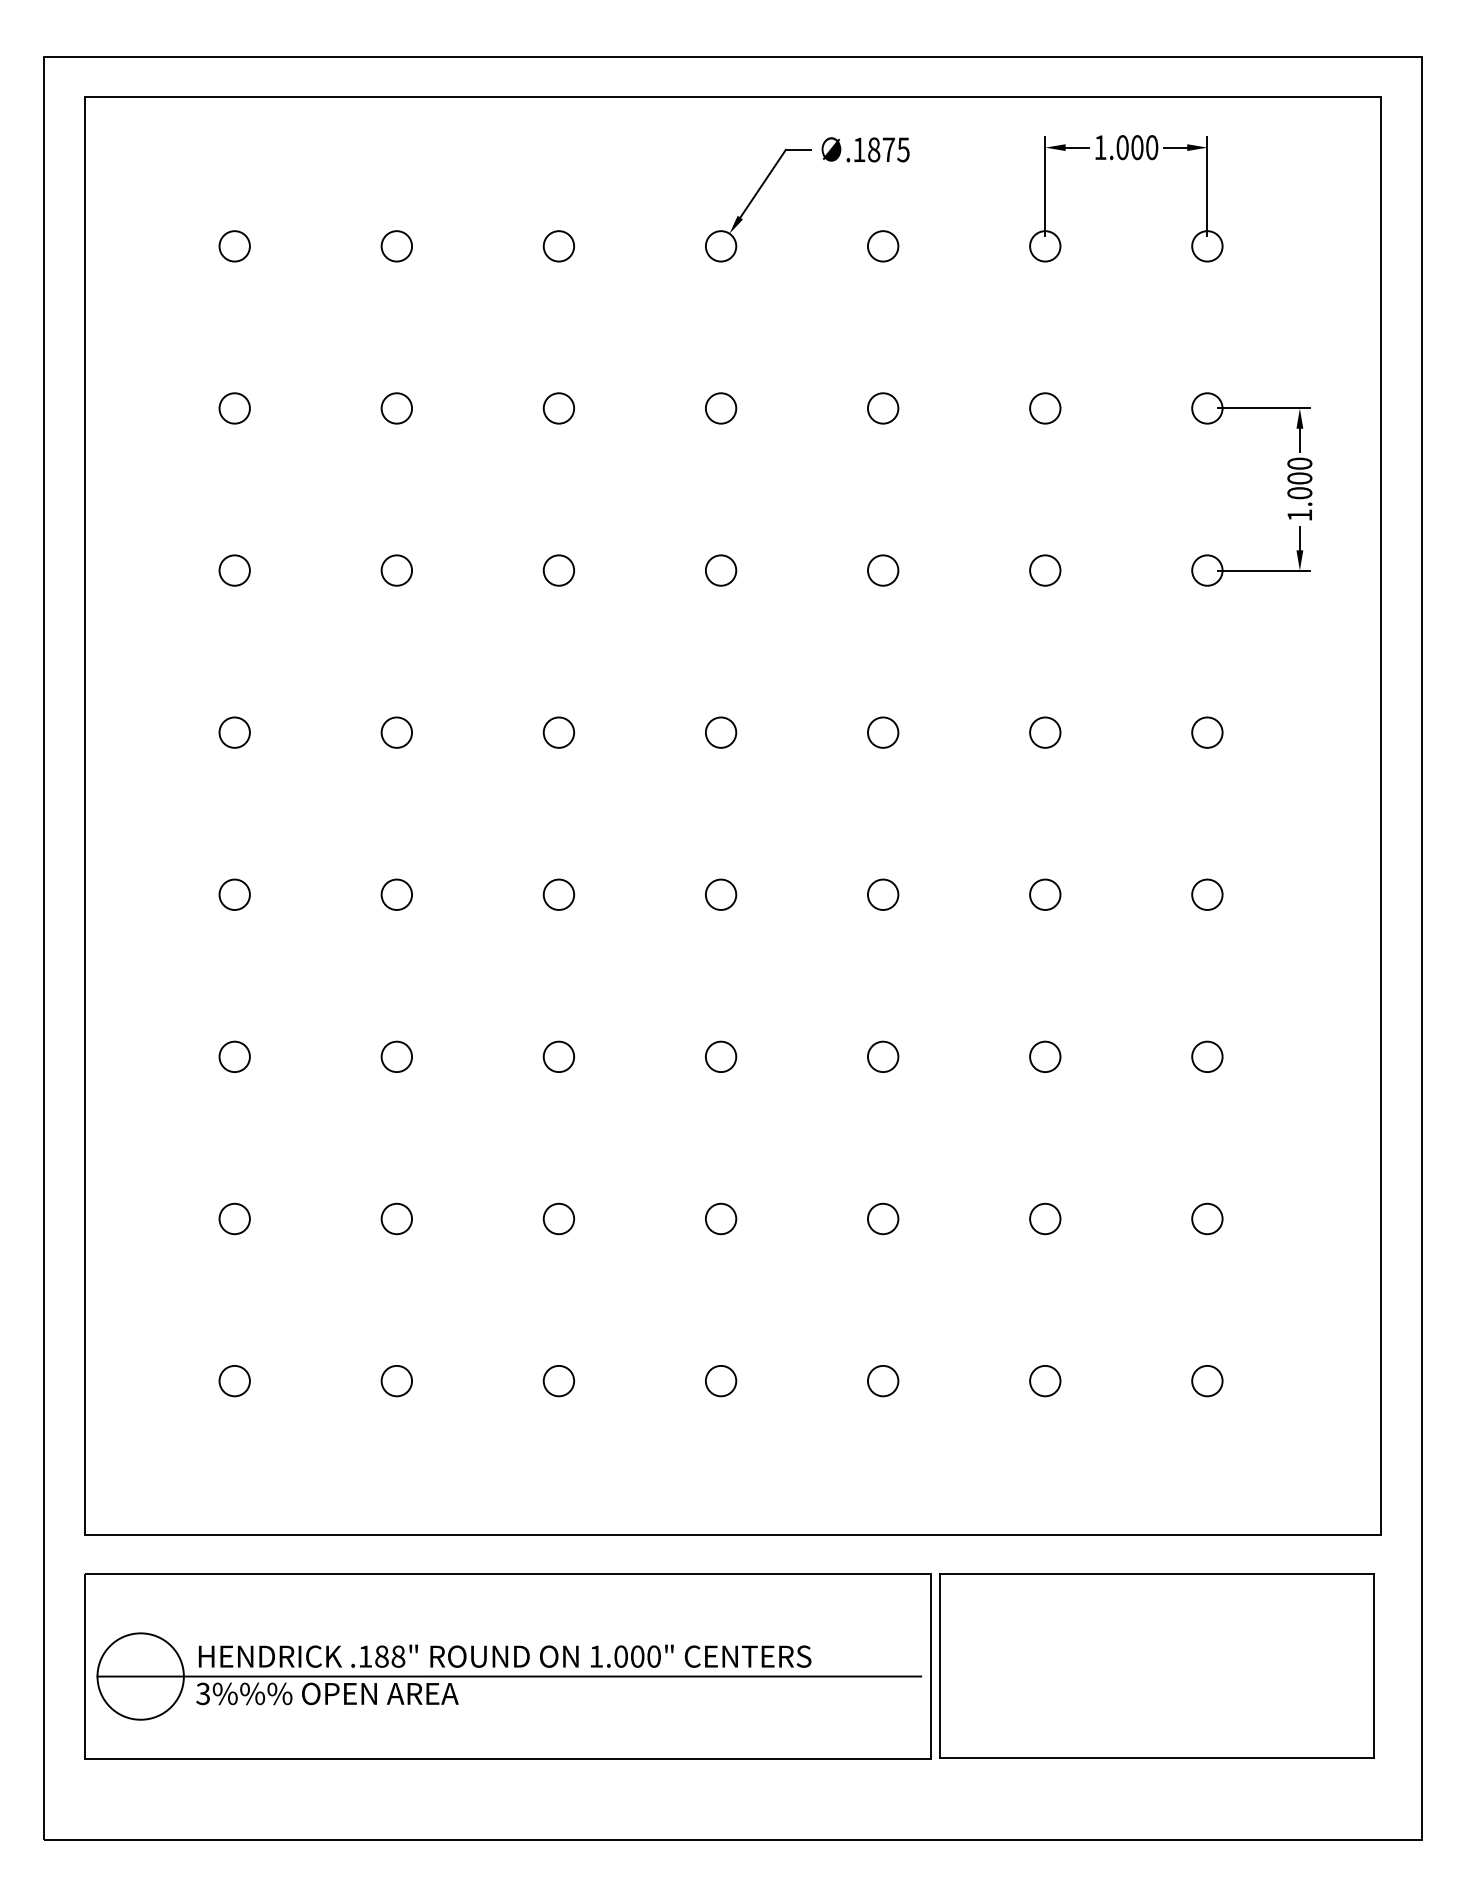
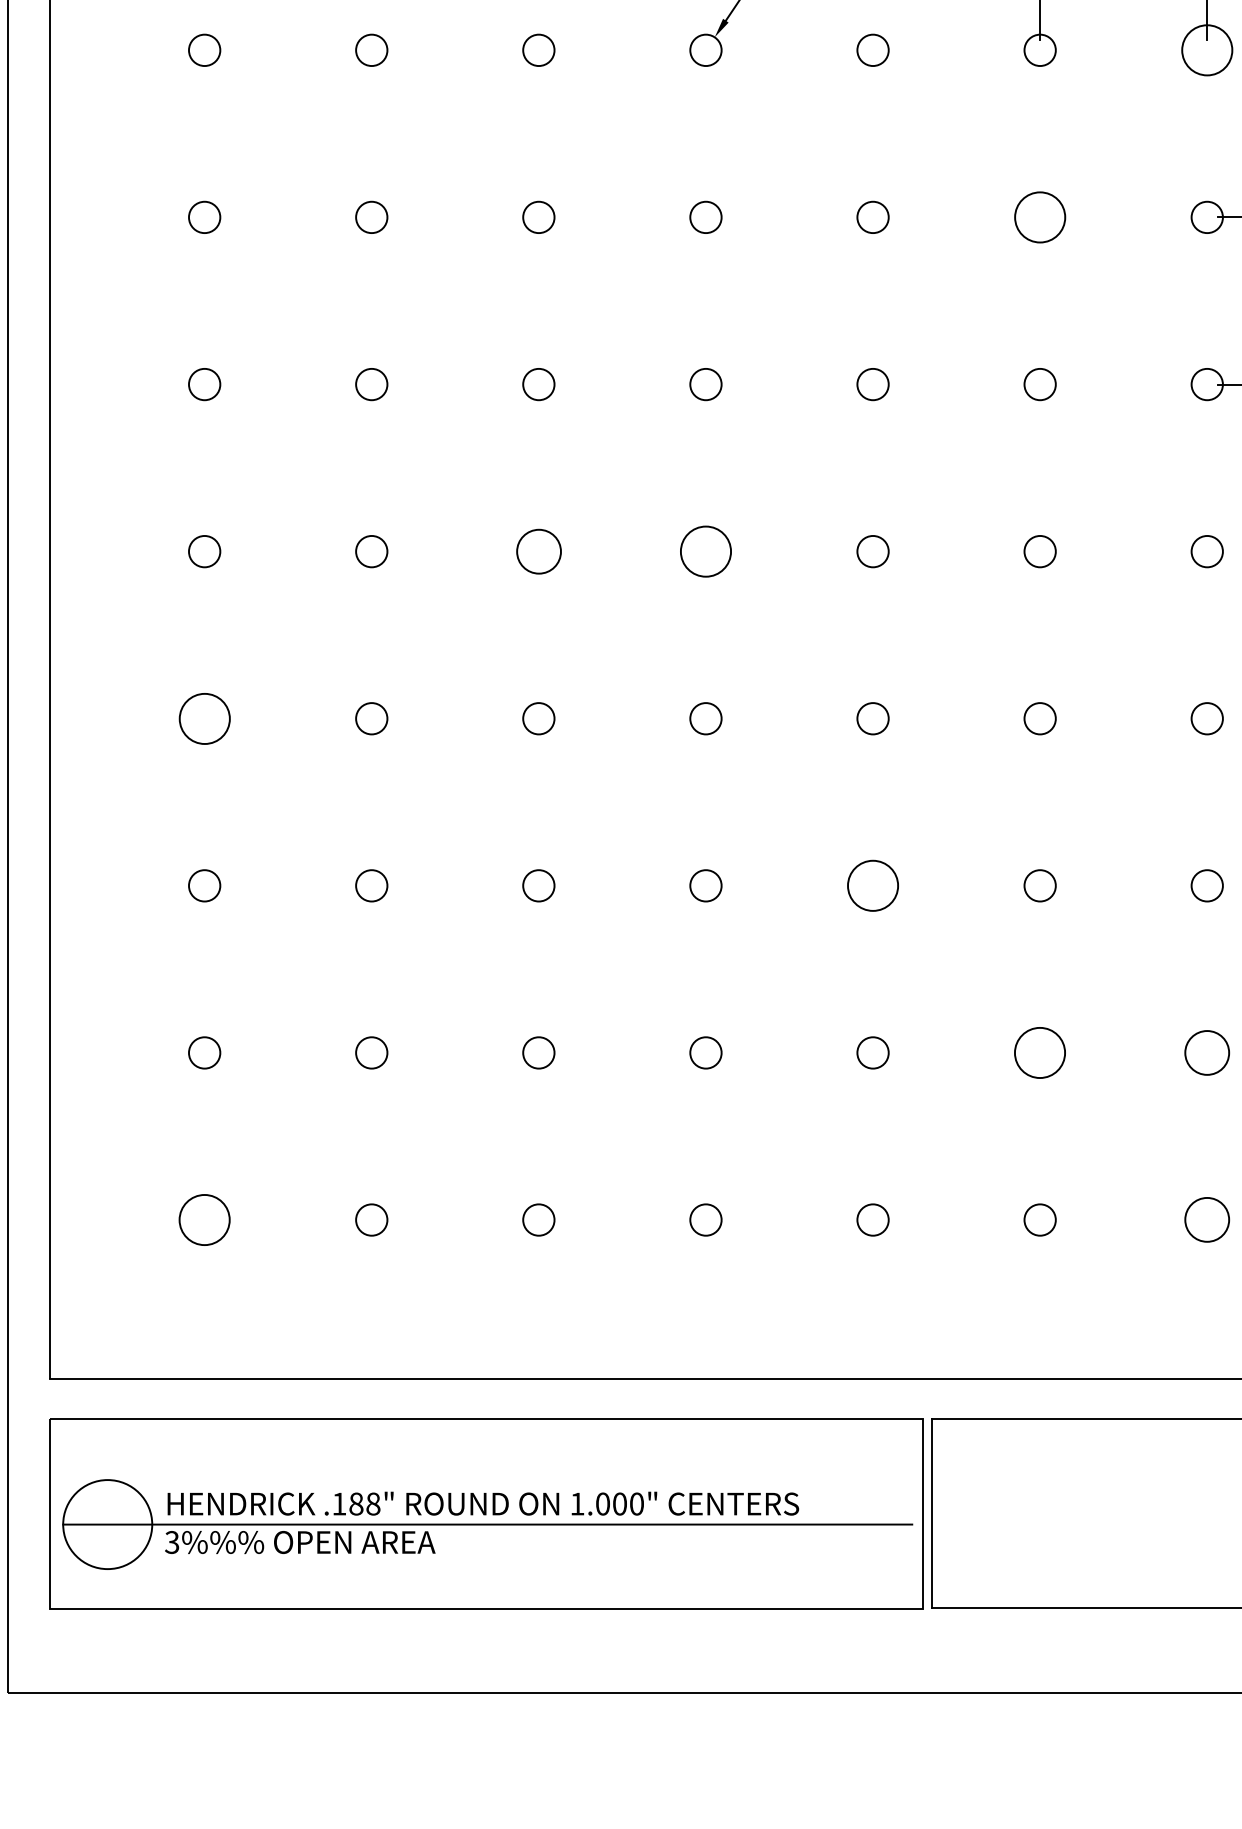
circle: (1207, 246) -> (1207, 50), size x1.6
circle: (1045, 408) -> (1040, 217), size x1.6
circle: (558, 732) -> (538, 551), size x1.4
circle: (720, 732) -> (705, 551), size x1.6
circle: (234, 894) -> (204, 718), size x1.6
circle: (882, 1056) -> (872, 885), size x1.6
circle: (1045, 1218) -> (1040, 1052), size x1.6
circle: (1207, 1218) -> (1207, 1052), size x1.4
circle: (234, 1380) -> (204, 1219), size x1.6
circle: (1207, 1381) -> (1207, 1220), size x1.4

